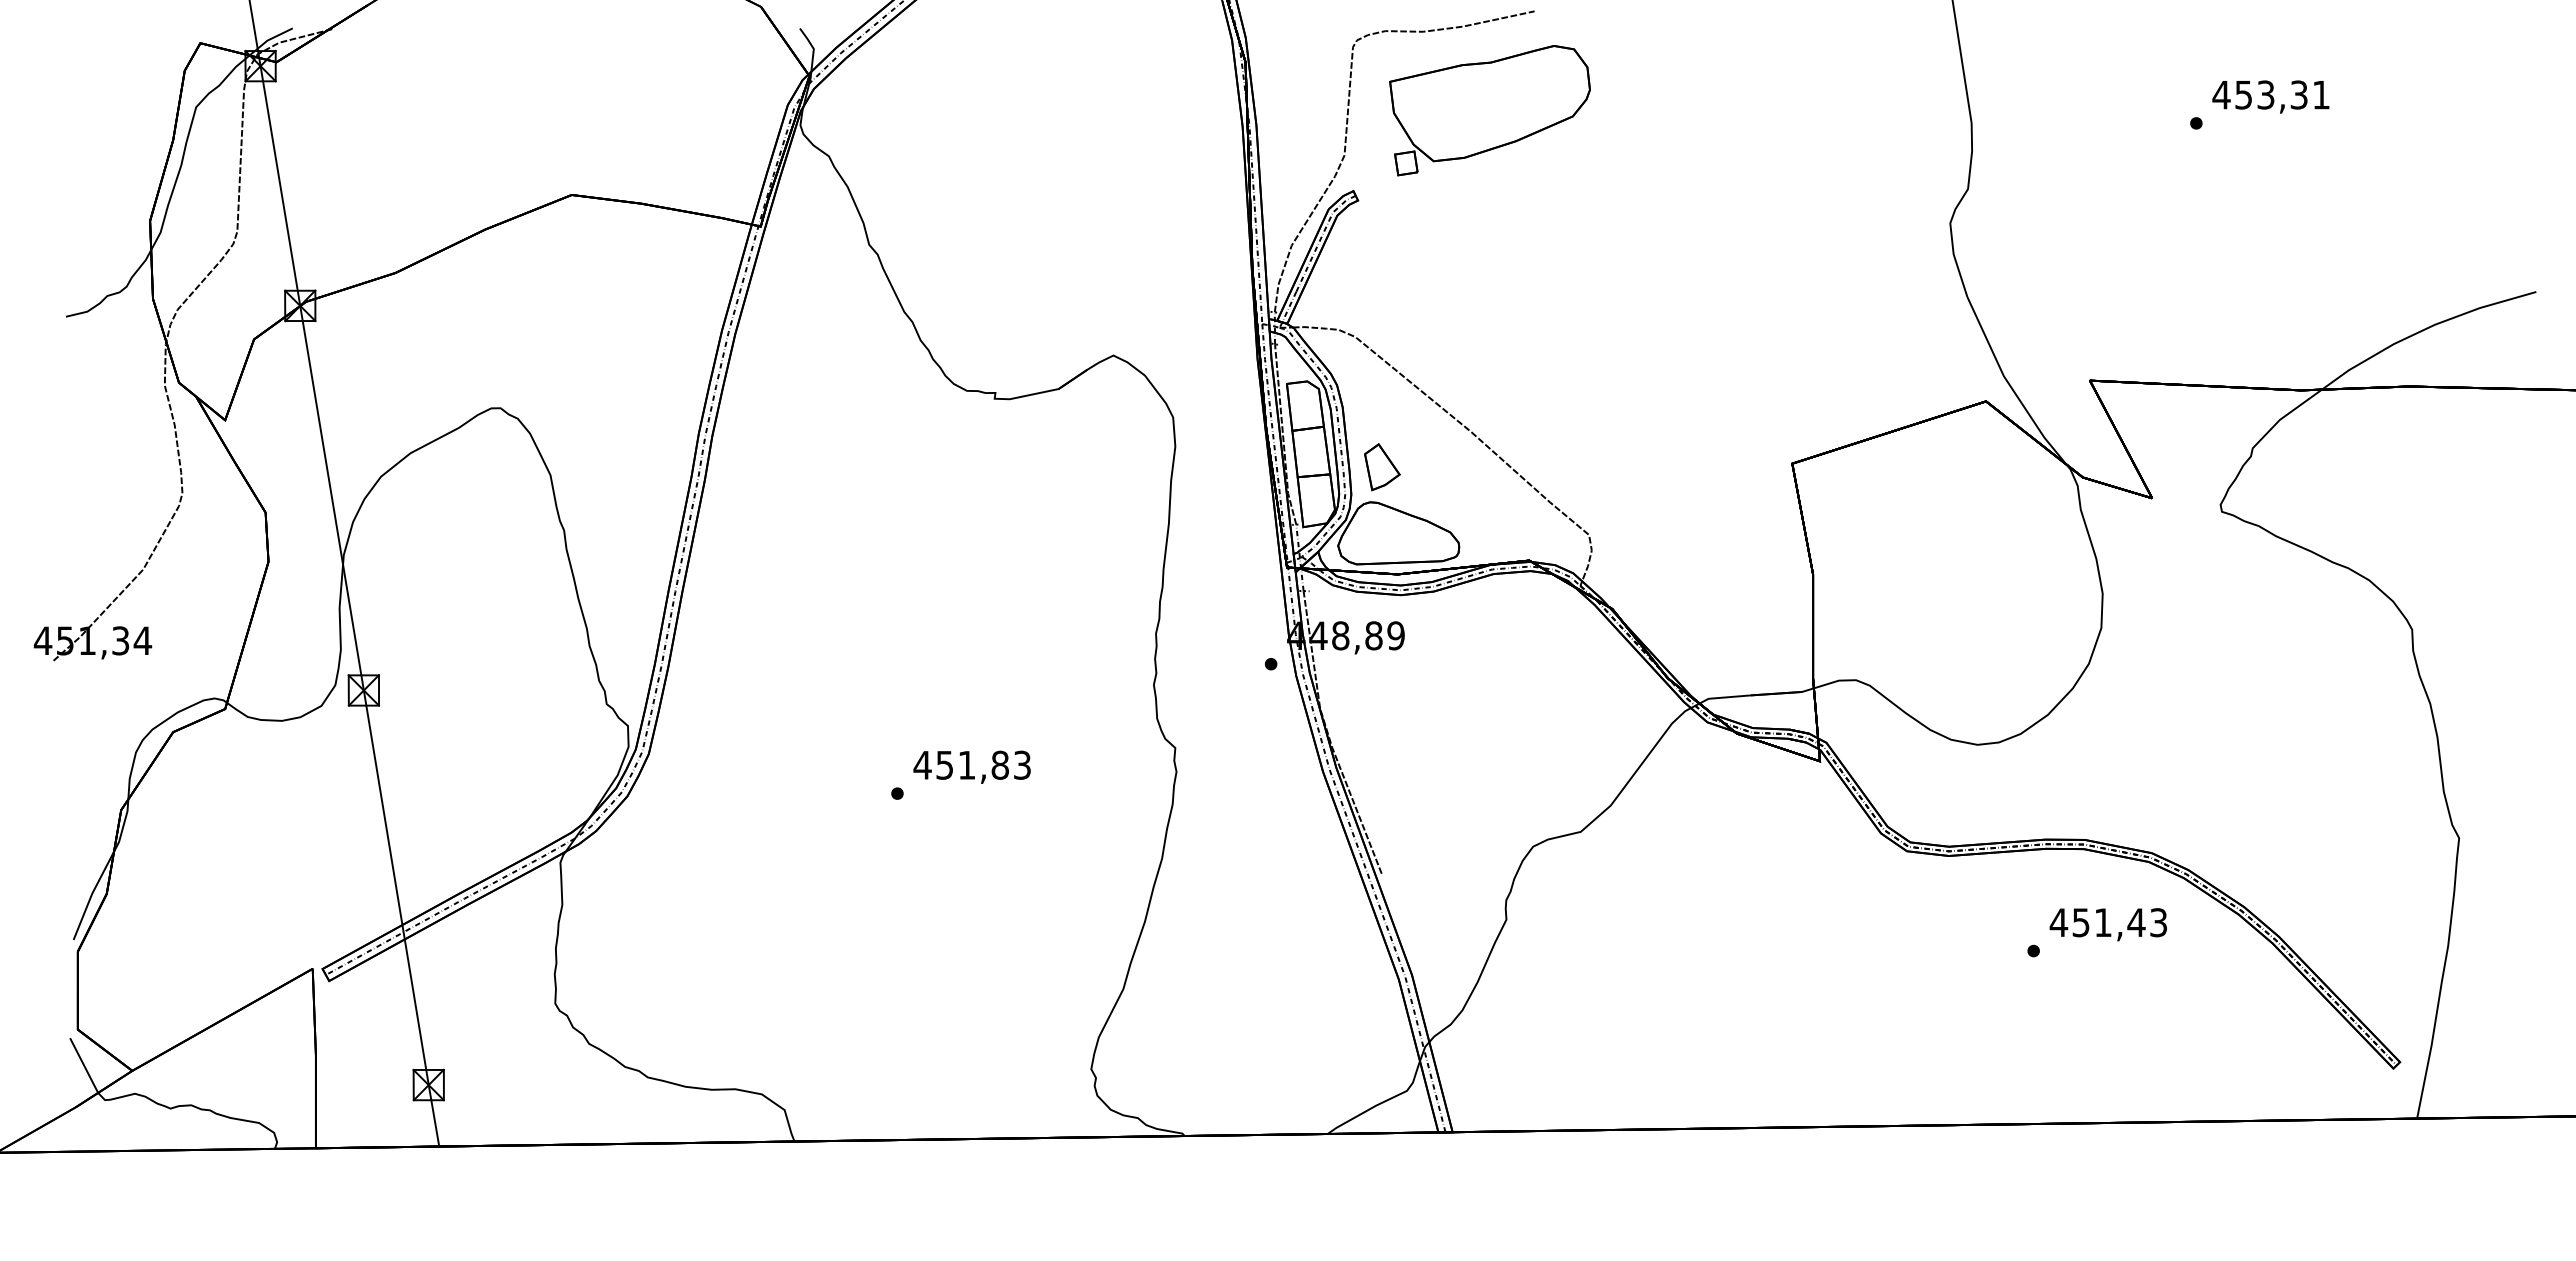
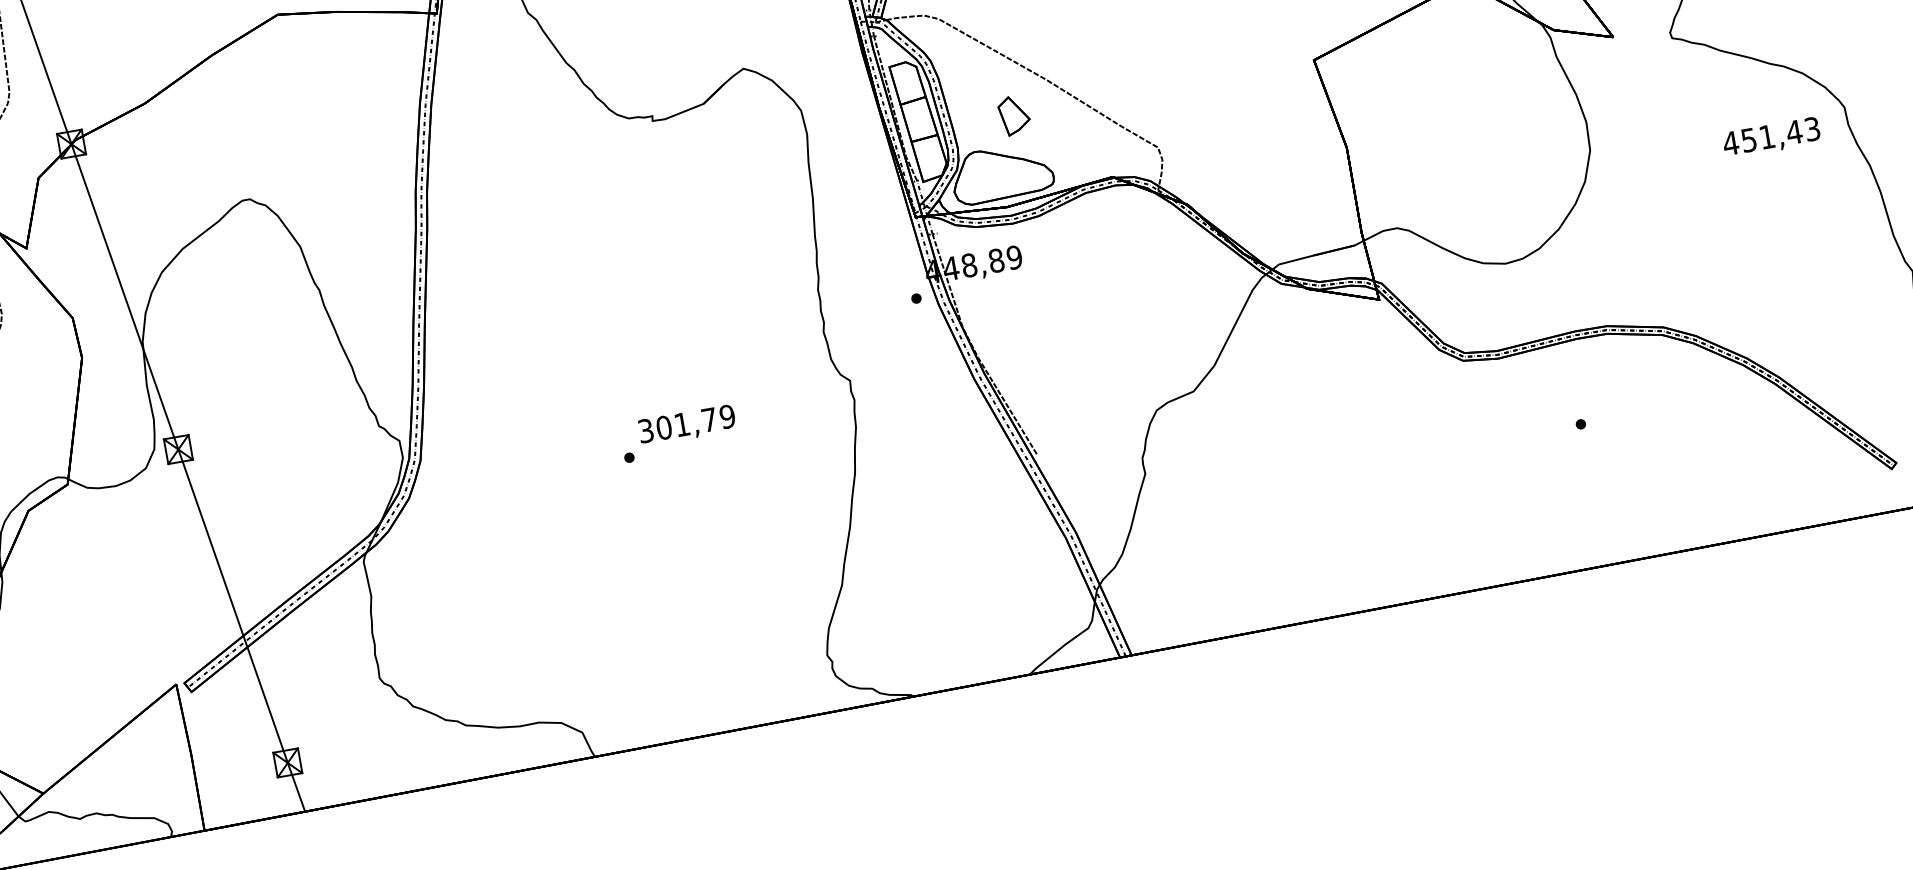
part: (1382, 467) -> (1014, 115), moved
text: (972, 764) -> (686, 423), 451,83 -> 301,79
text: (2107, 924) -> (1770, 137), moved

